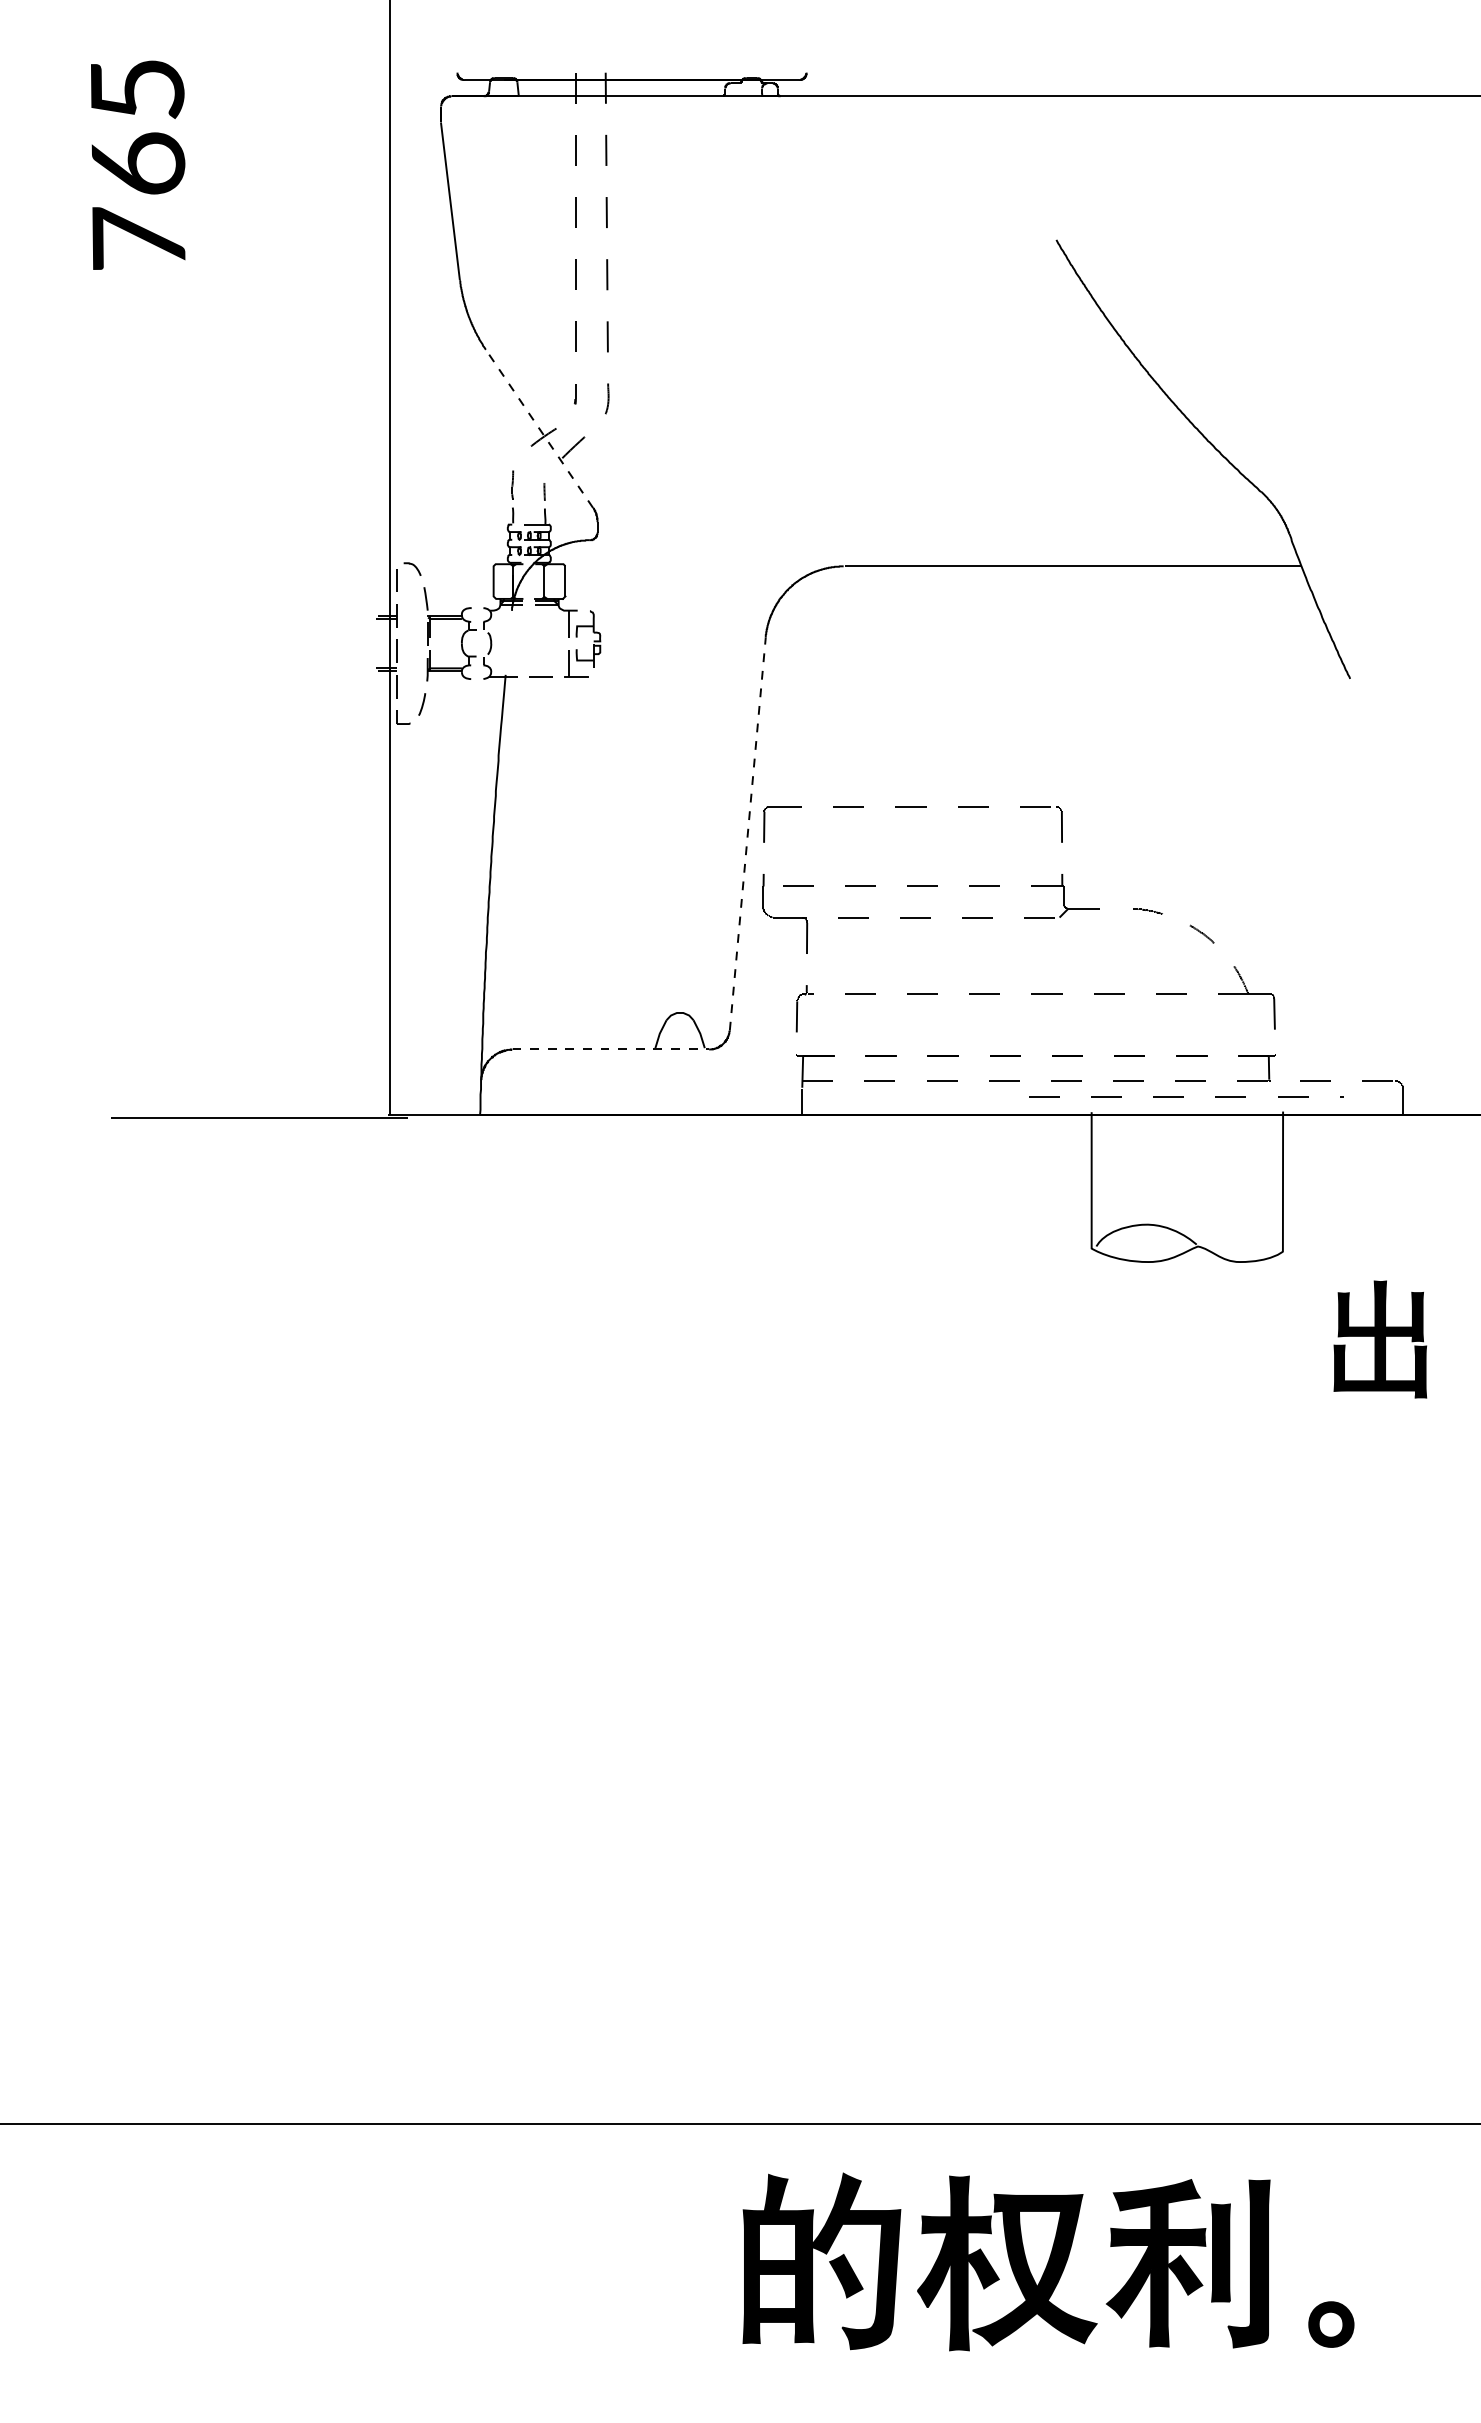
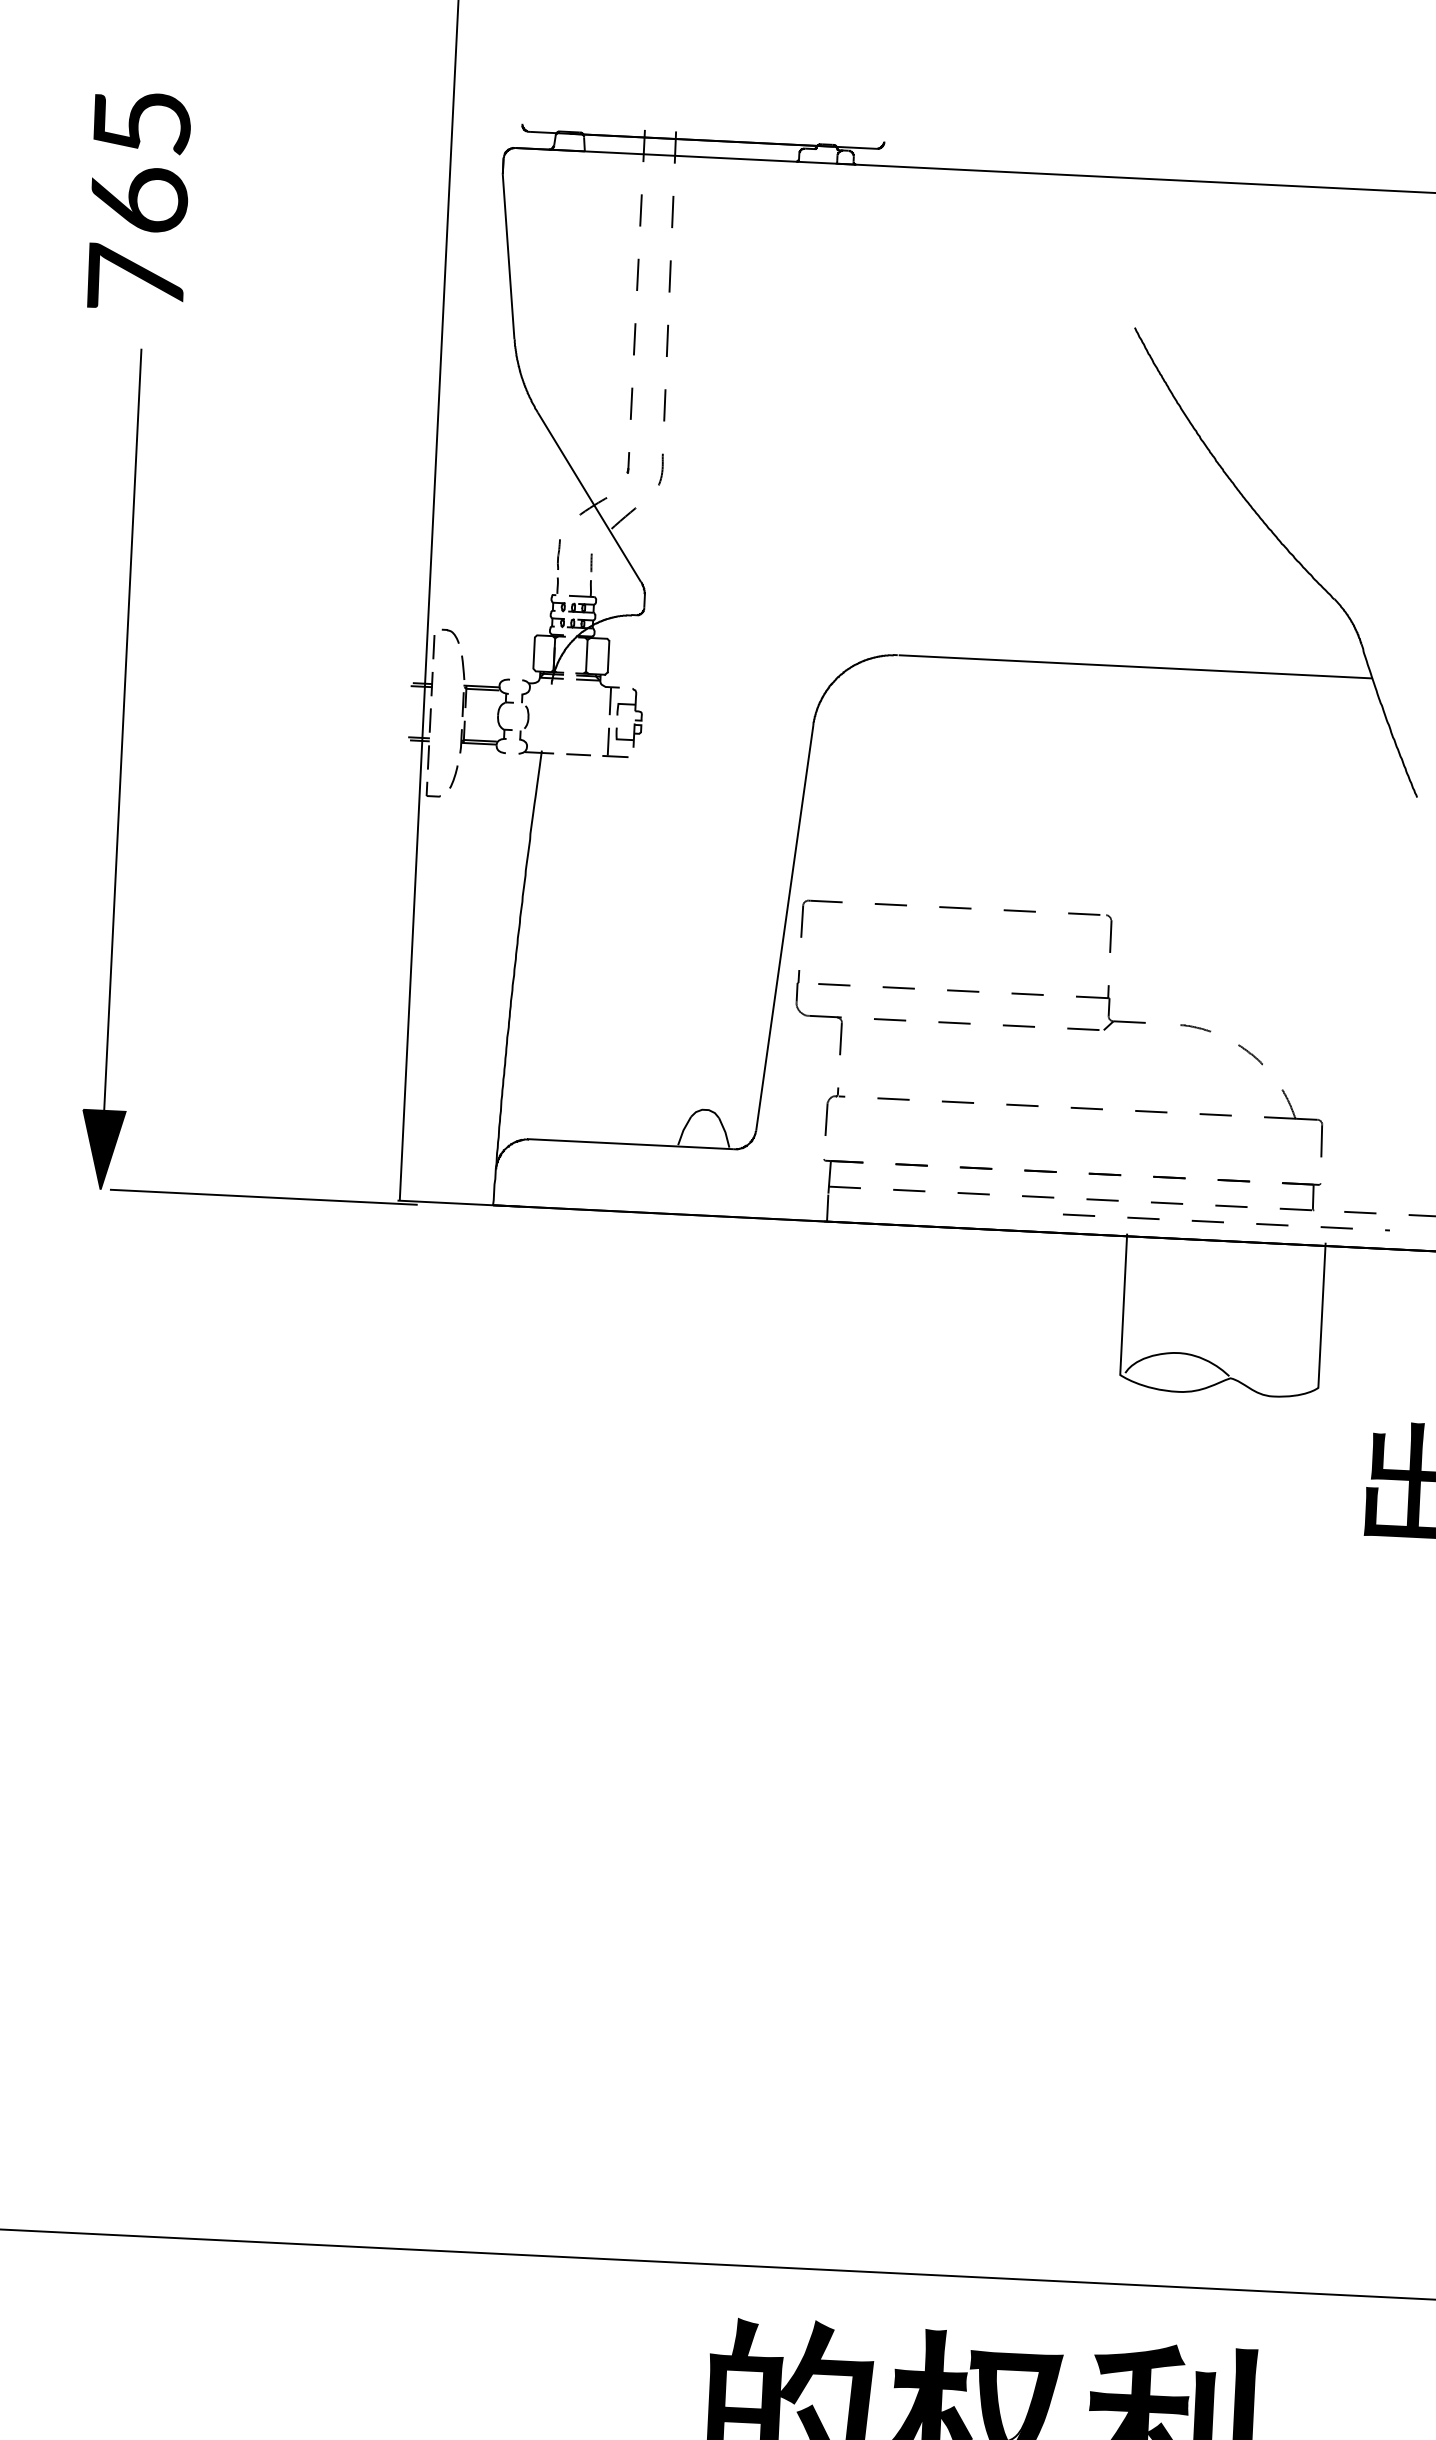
text: (138, 164) -> (139, 200), moved
line: (539, 428) -> (589, 496), dashed -> solid
part: (101, 712) -> (120, 769), added
line: (747, 833) -> (784, 927), dashed -> solid
line: (611, 1049) -> (632, 1144), dashed -> solid

